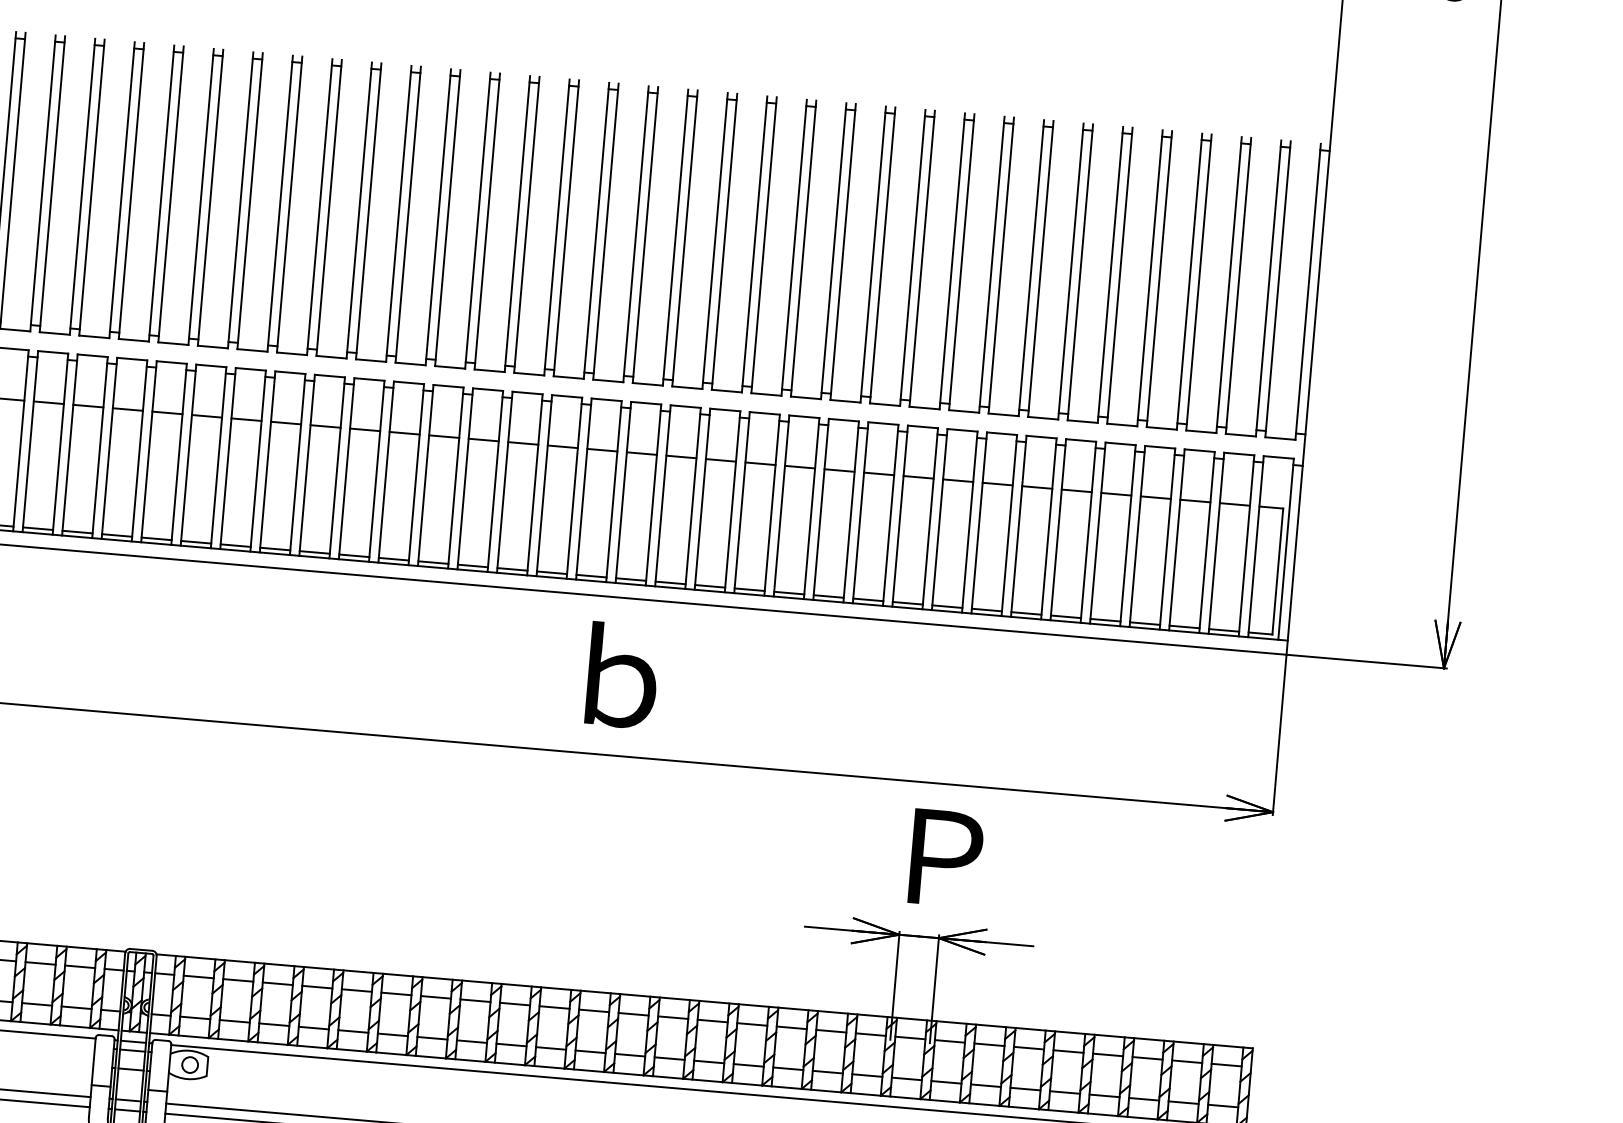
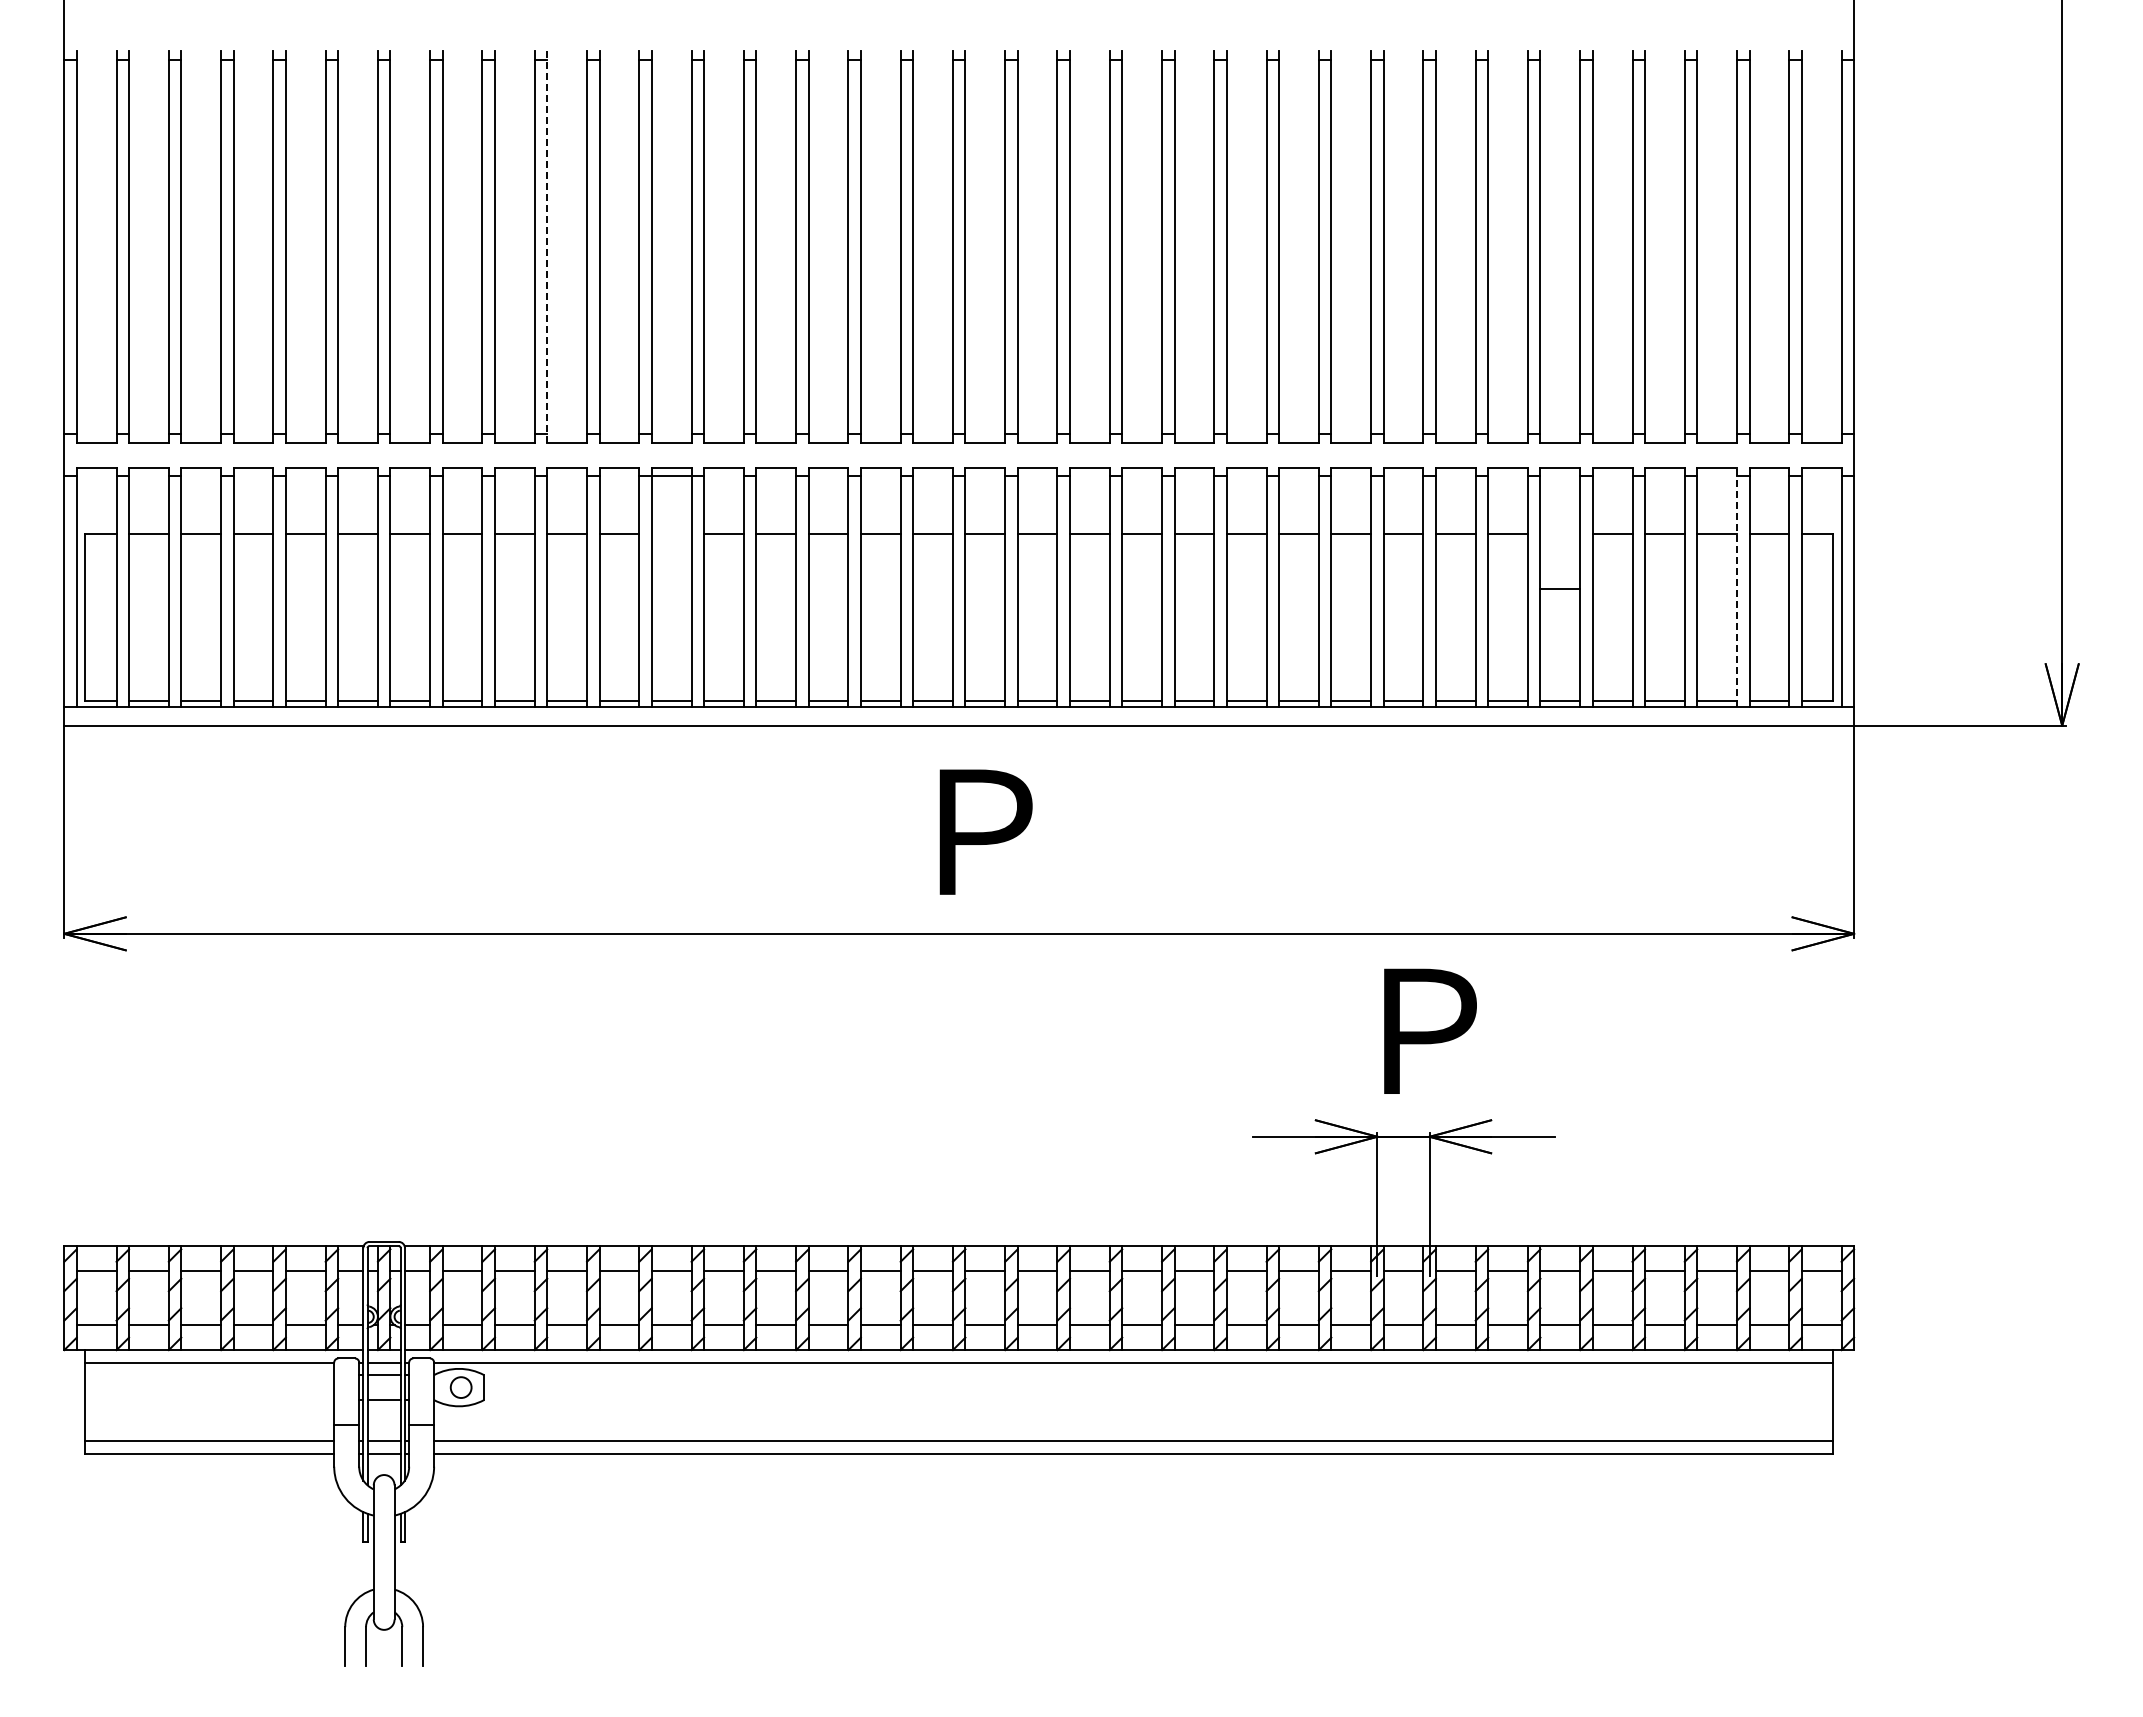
line: (329, 207) -> (547, 246), solid -> dashed
line: (404, 433) -> (671, 476), moved
line: (1076, 491) -> (1560, 589), moved
line: (1207, 542) -> (1737, 587), solid -> dashed
text: (623, 675) -> (985, 827), ｂ -> Ｐ

